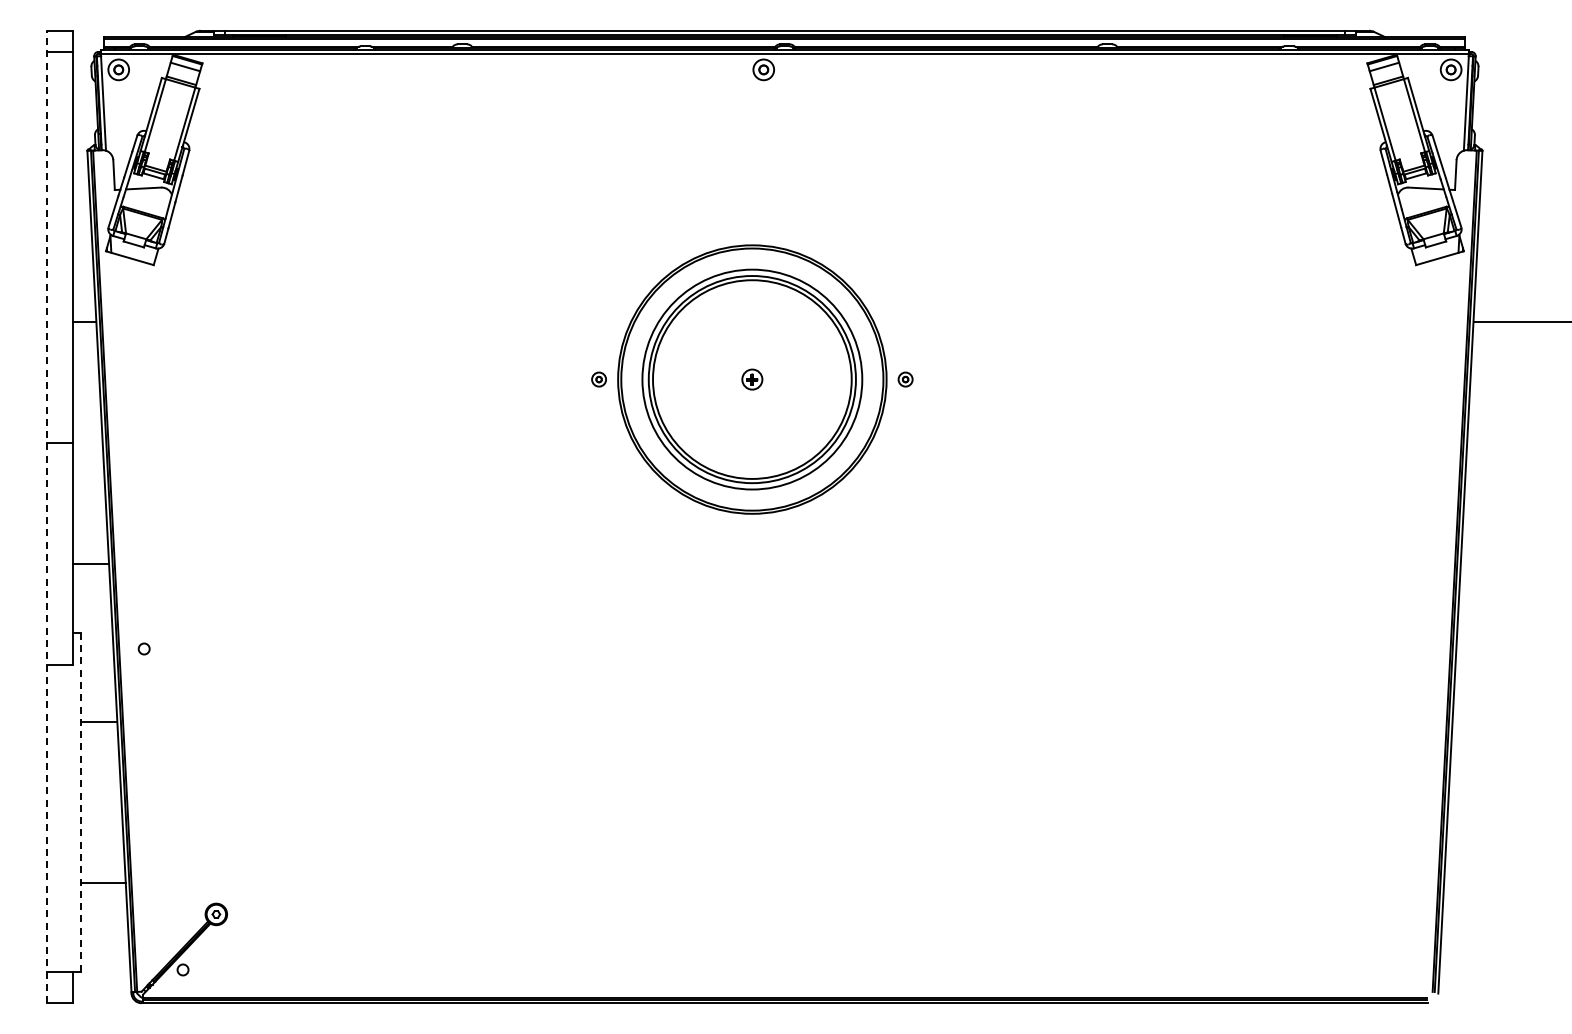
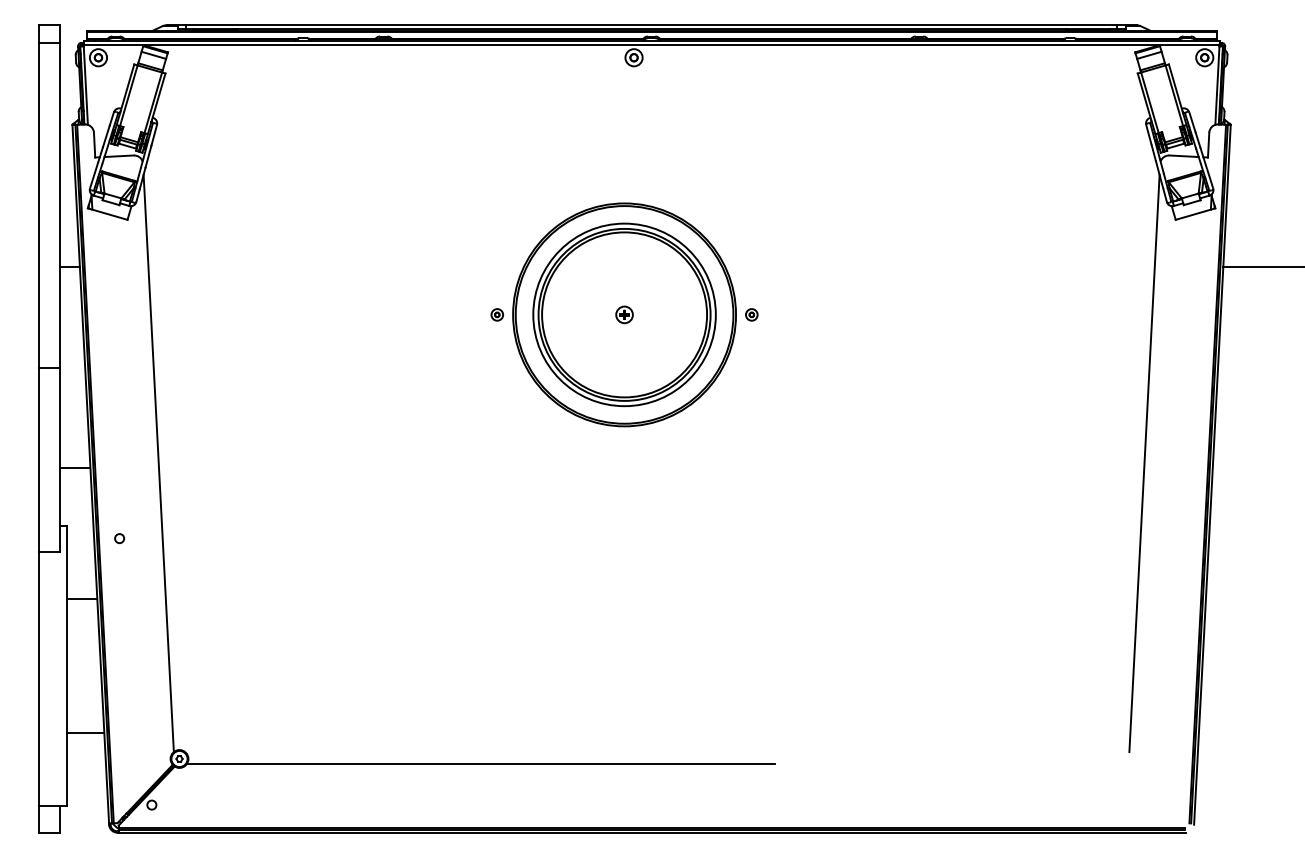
line: (47, 516) -> (39, 428), dashed -> solid
line: (191, 558) -> (158, 463), added
line: (1378, 558) -> (1144, 463), added
line: (80, 801) -> (66, 665), dashed -> solid
line: (579, 920) -> (481, 764), added

